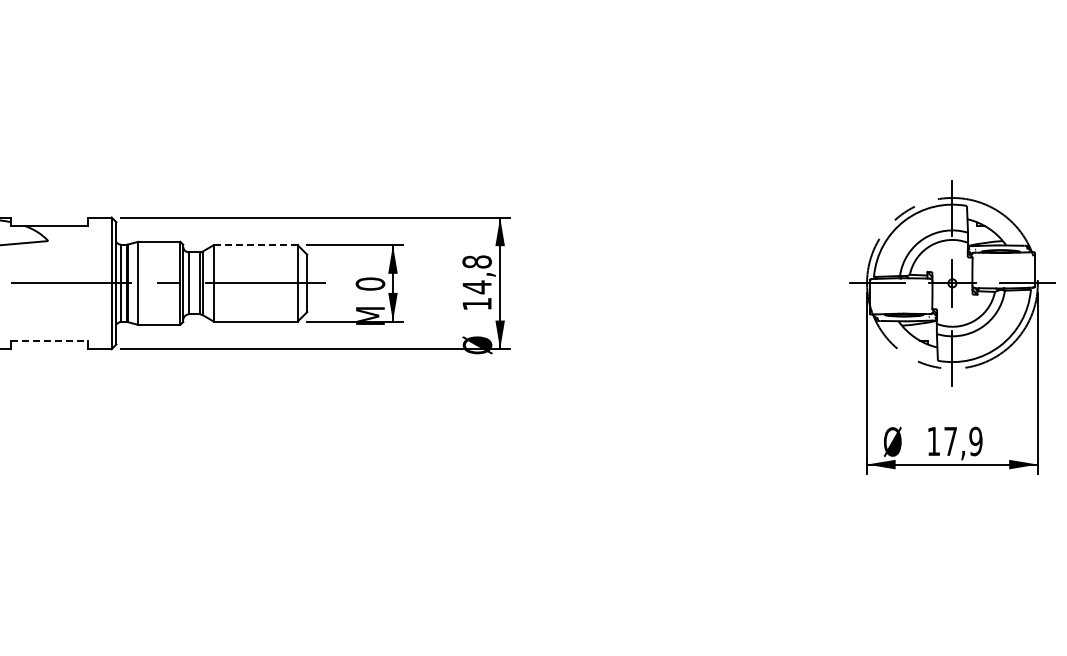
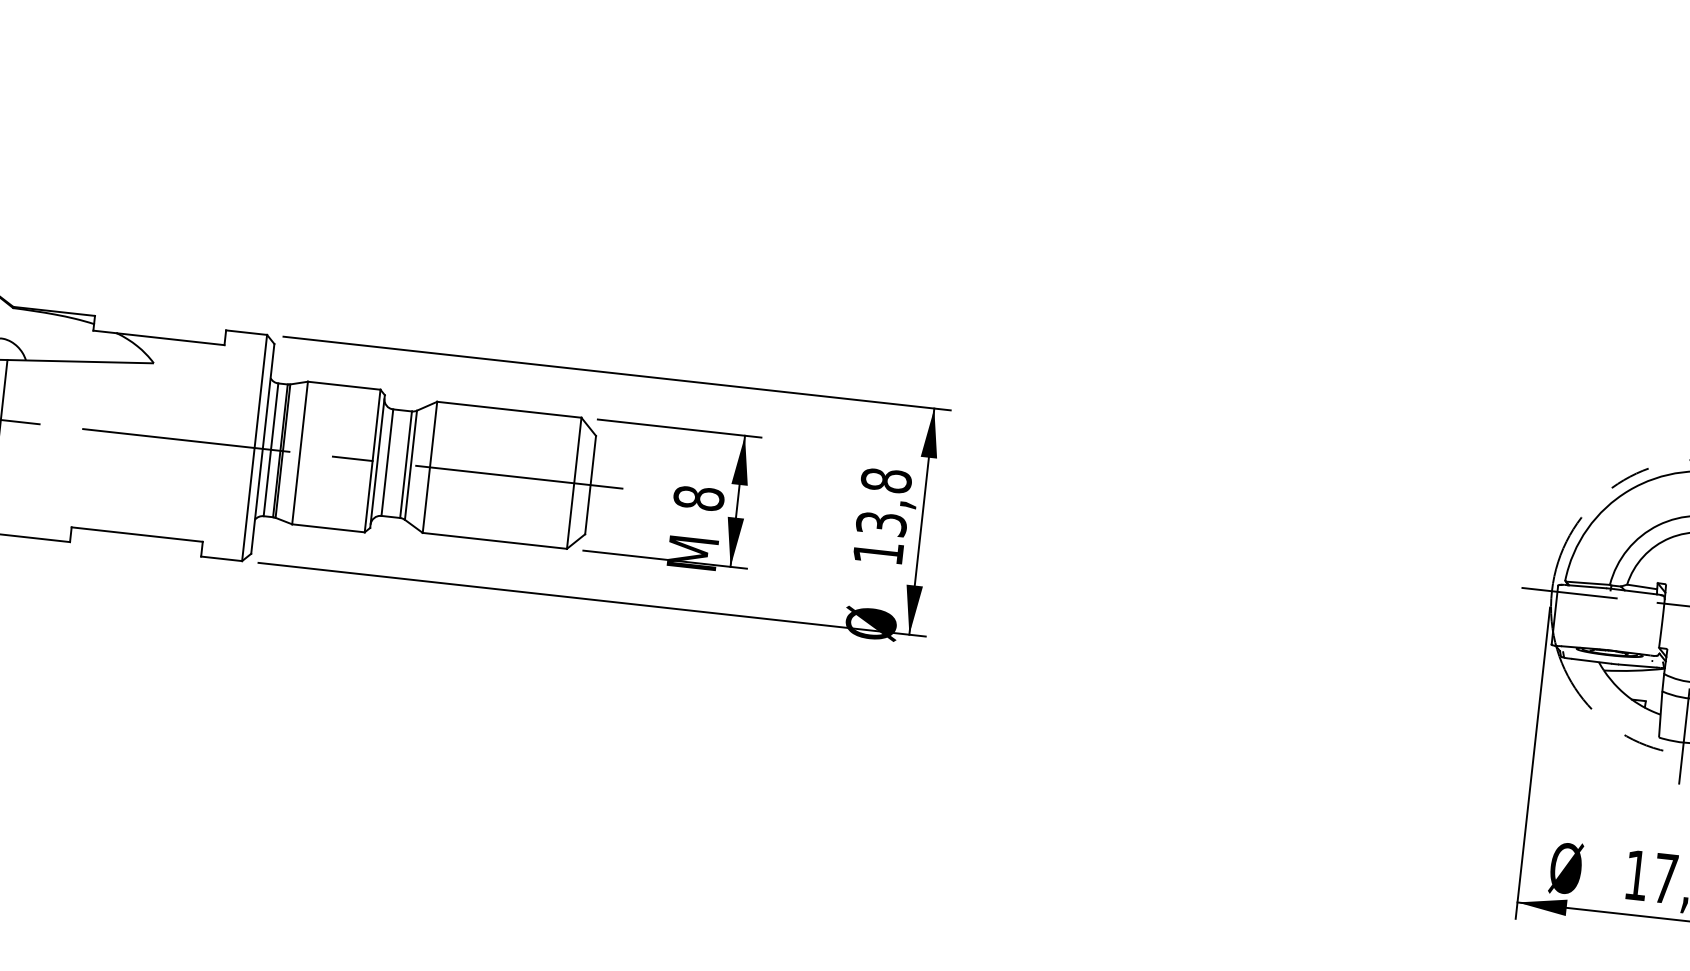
line: (255, 245) -> (508, 410), dashed -> solid
text: (370, 283) -> (699, 497), 0 -> 8
text: (476, 287) -> (880, 524), 14,8 -> 13,8
line: (50, 340) -> (138, 534), dashed -> solid

